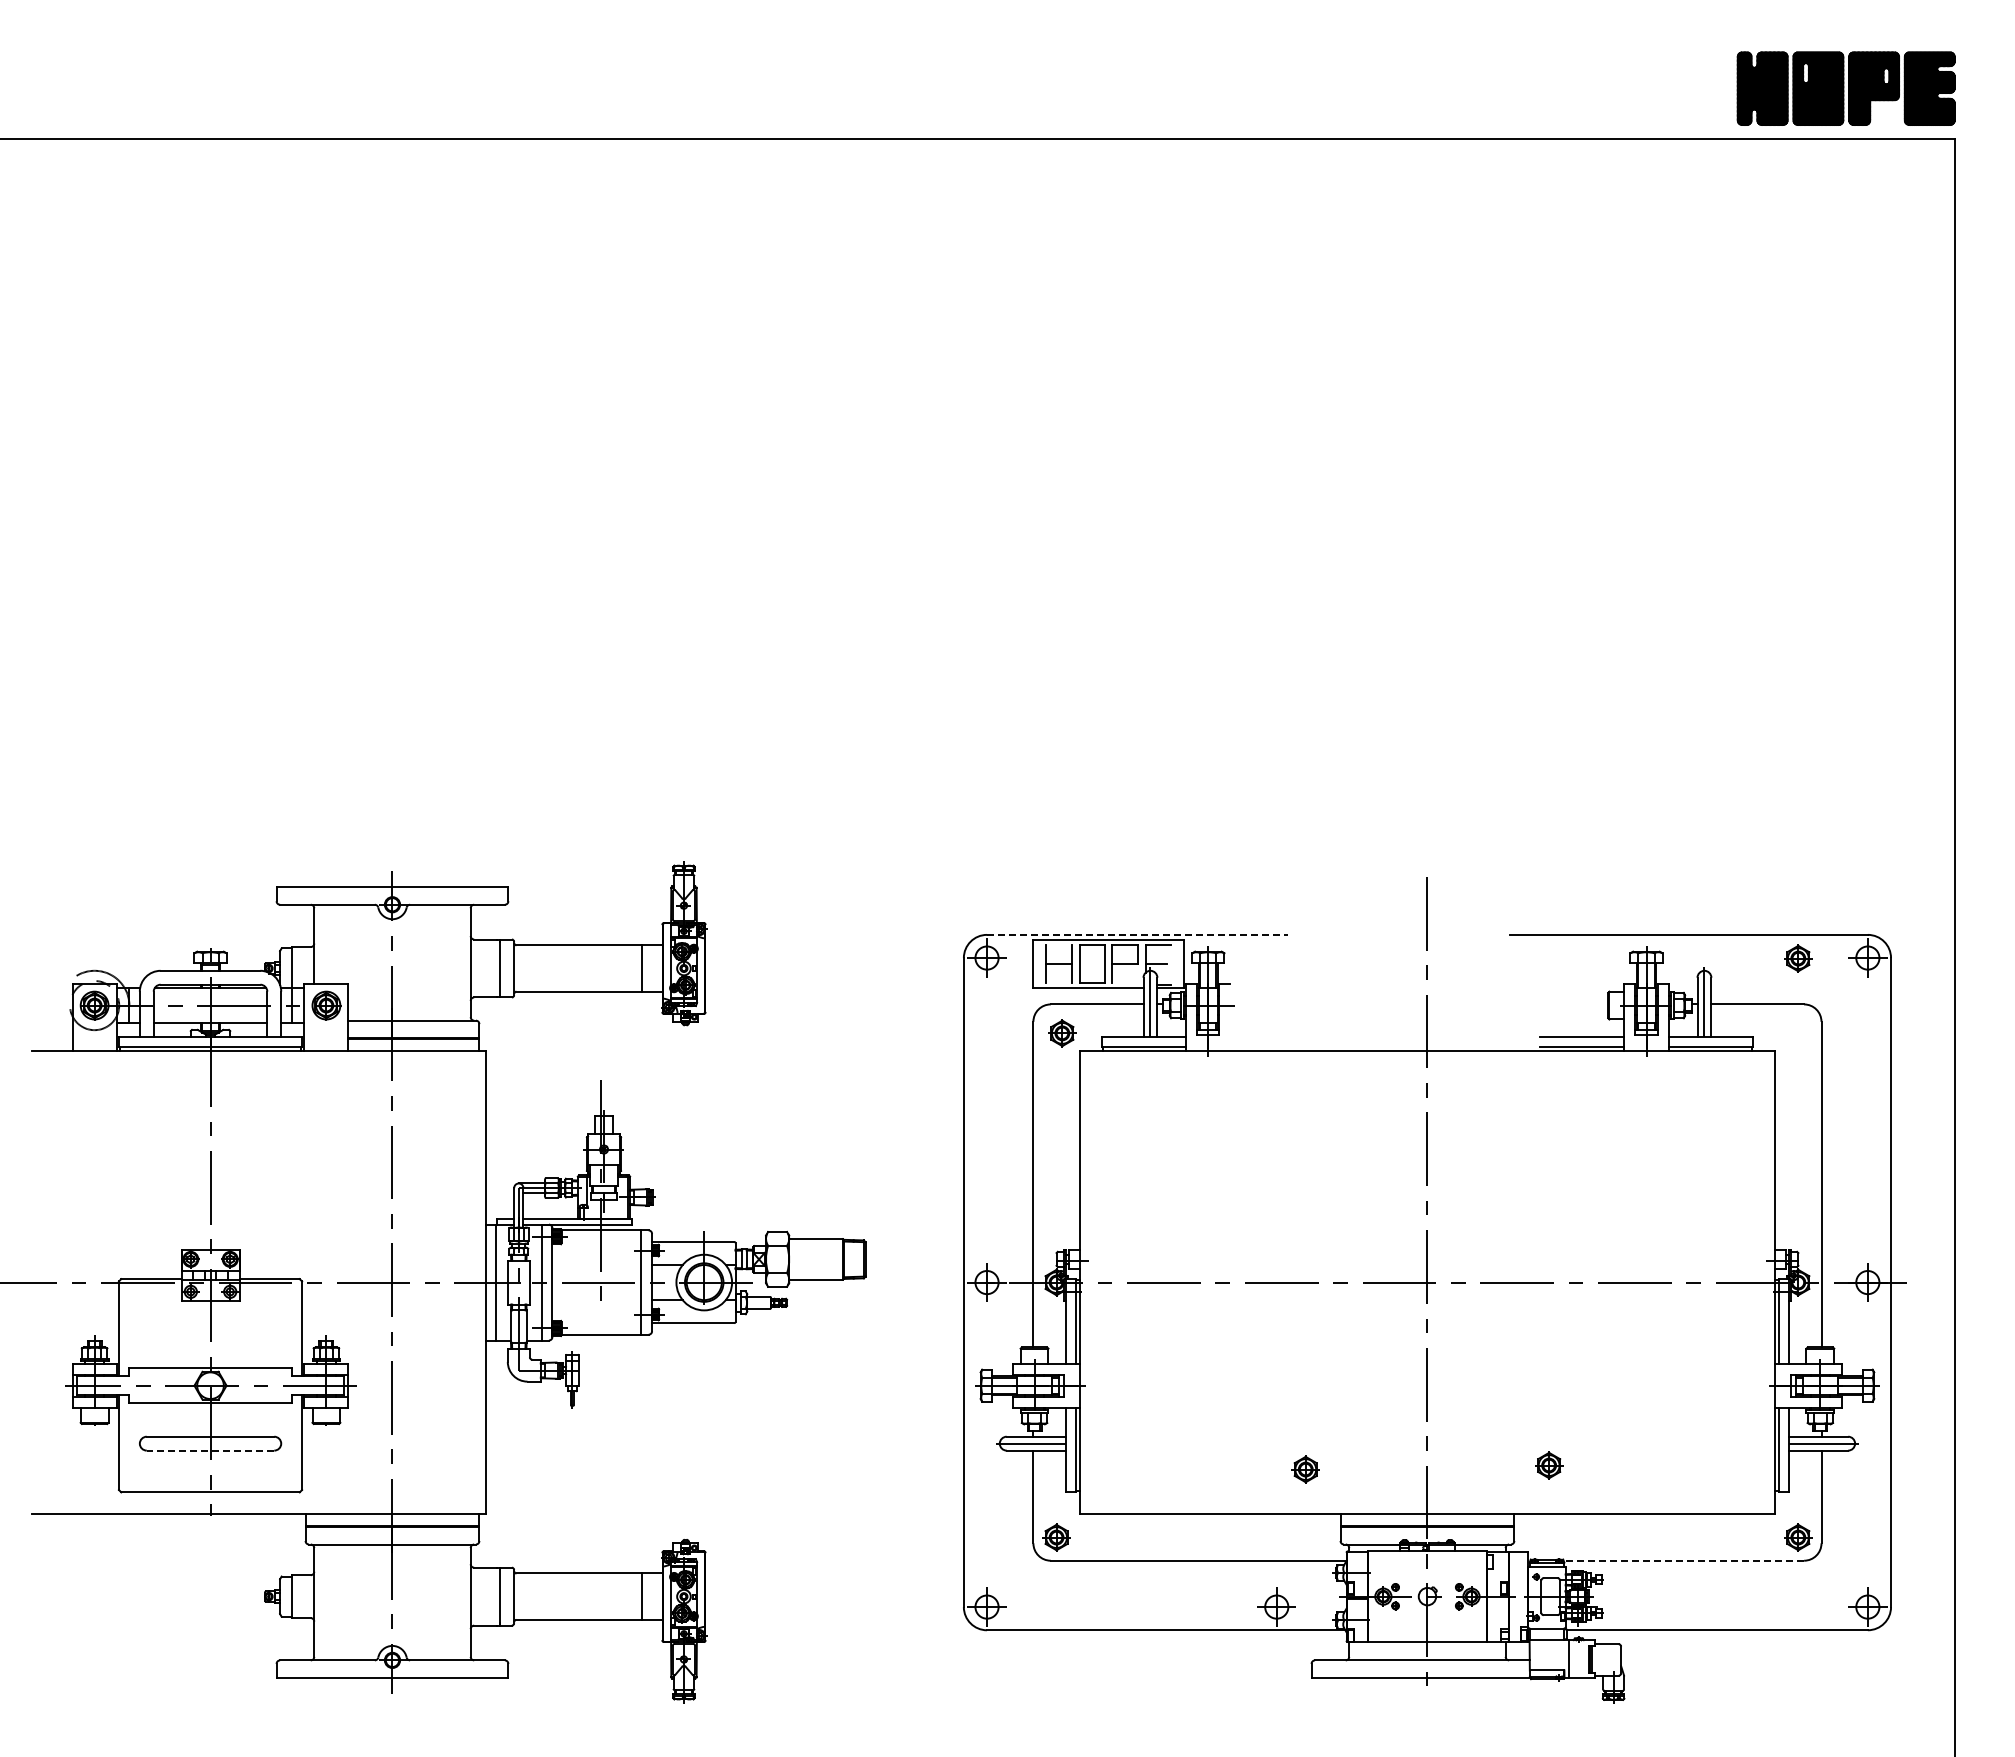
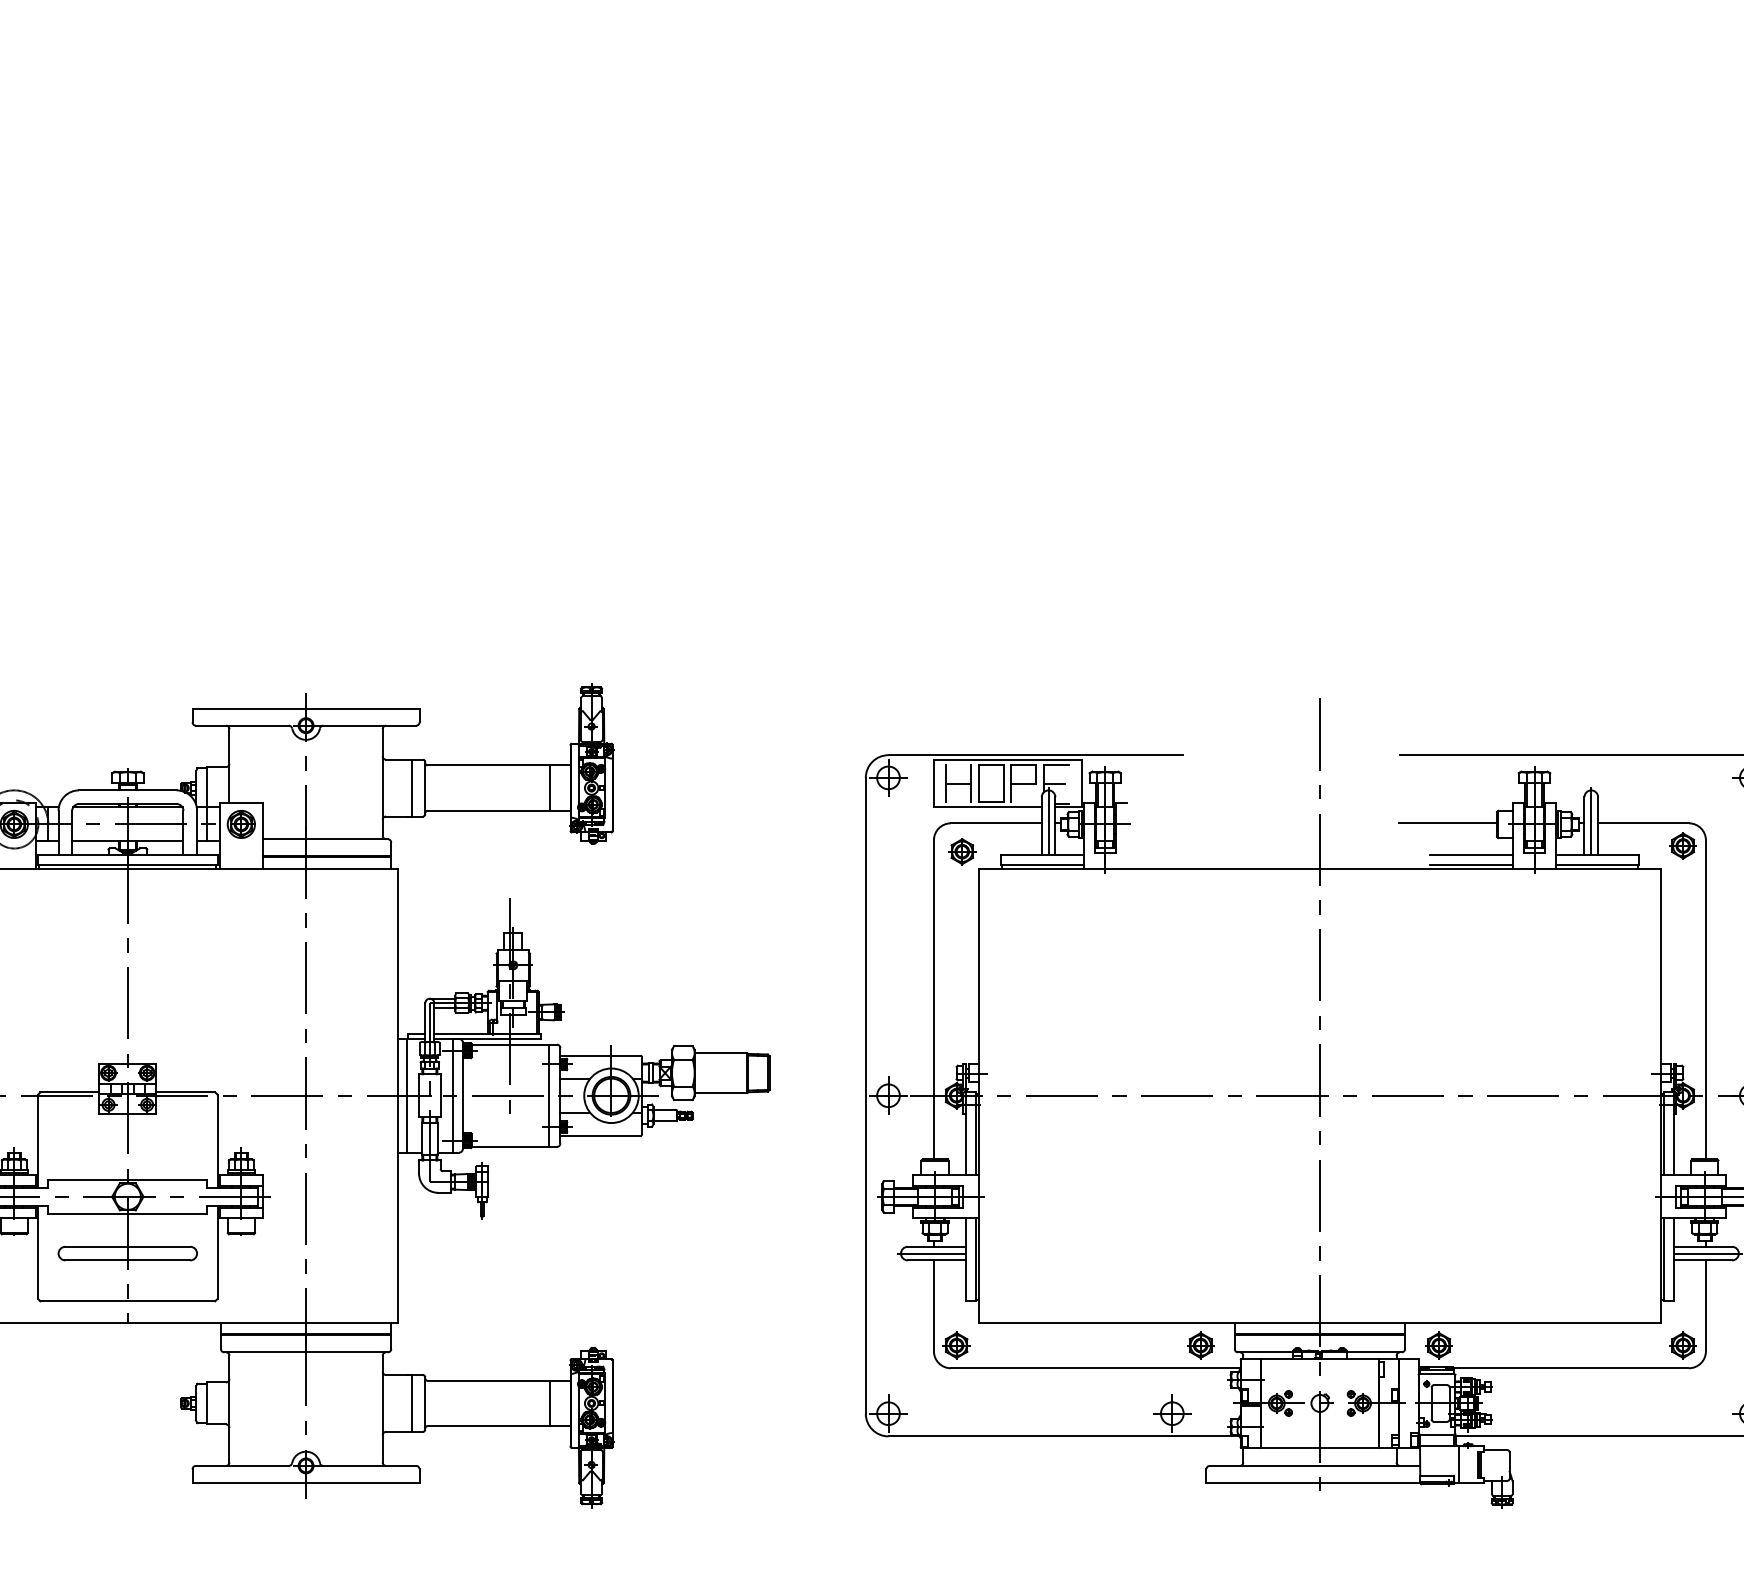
line: (1137, 934) -> (1035, 754), dashed -> solid
part: (1798, 958) -> (1683, 845), moved
line: (1558, 1004) -> (1448, 823), added
line: (210, 1450) -> (127, 1260), dashed -> solid
part: (1549, 1465) -> (1439, 1345), moved
part: (1305, 1469) -> (1200, 1345), moved
line: (1683, 1560) -> (1570, 1368), dashed -> solid

